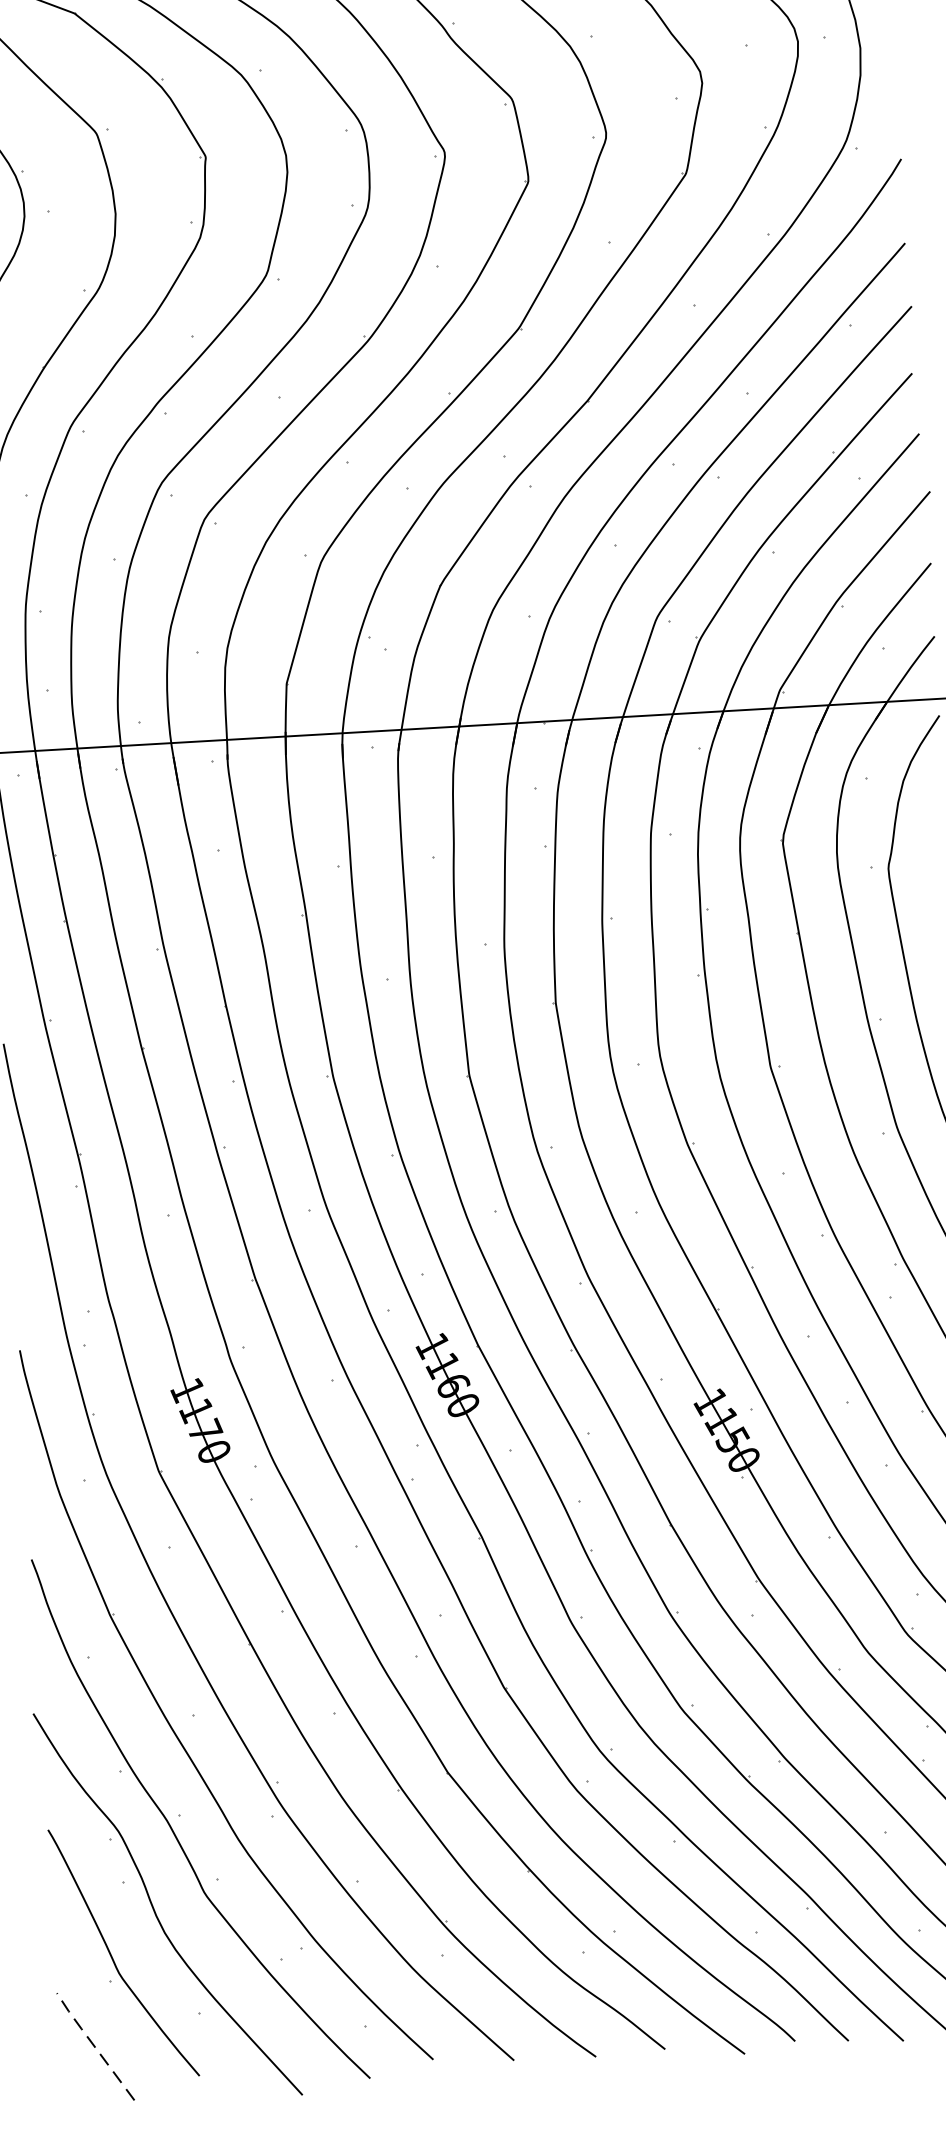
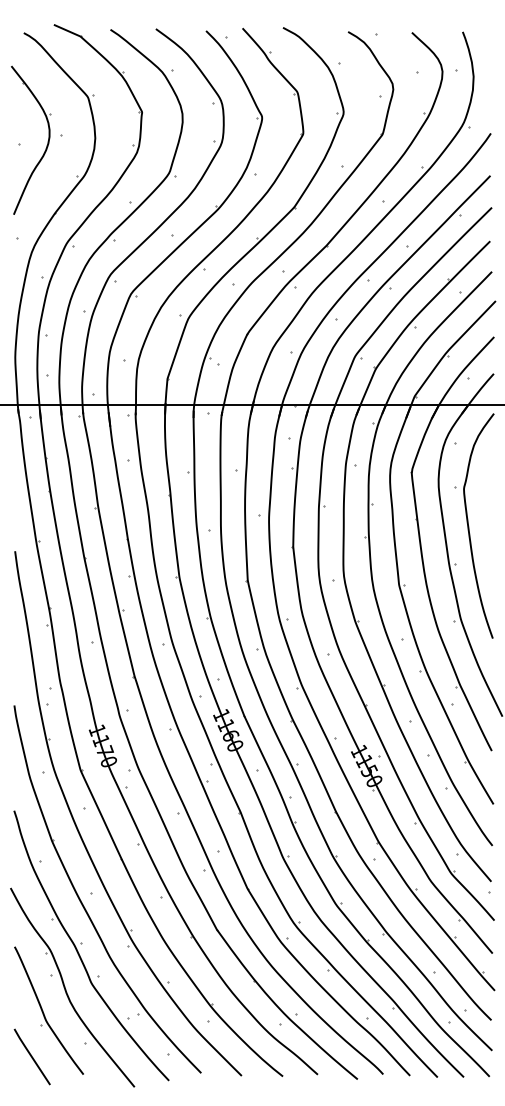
line: (93, 2043) -> (31, 1055), dashed -> solid

